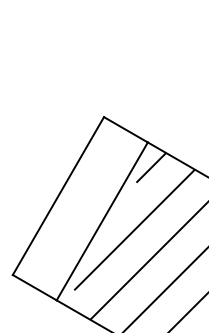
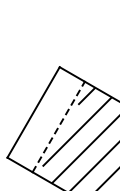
line: (101, 220) -> (58, 126), solid -> dashed

